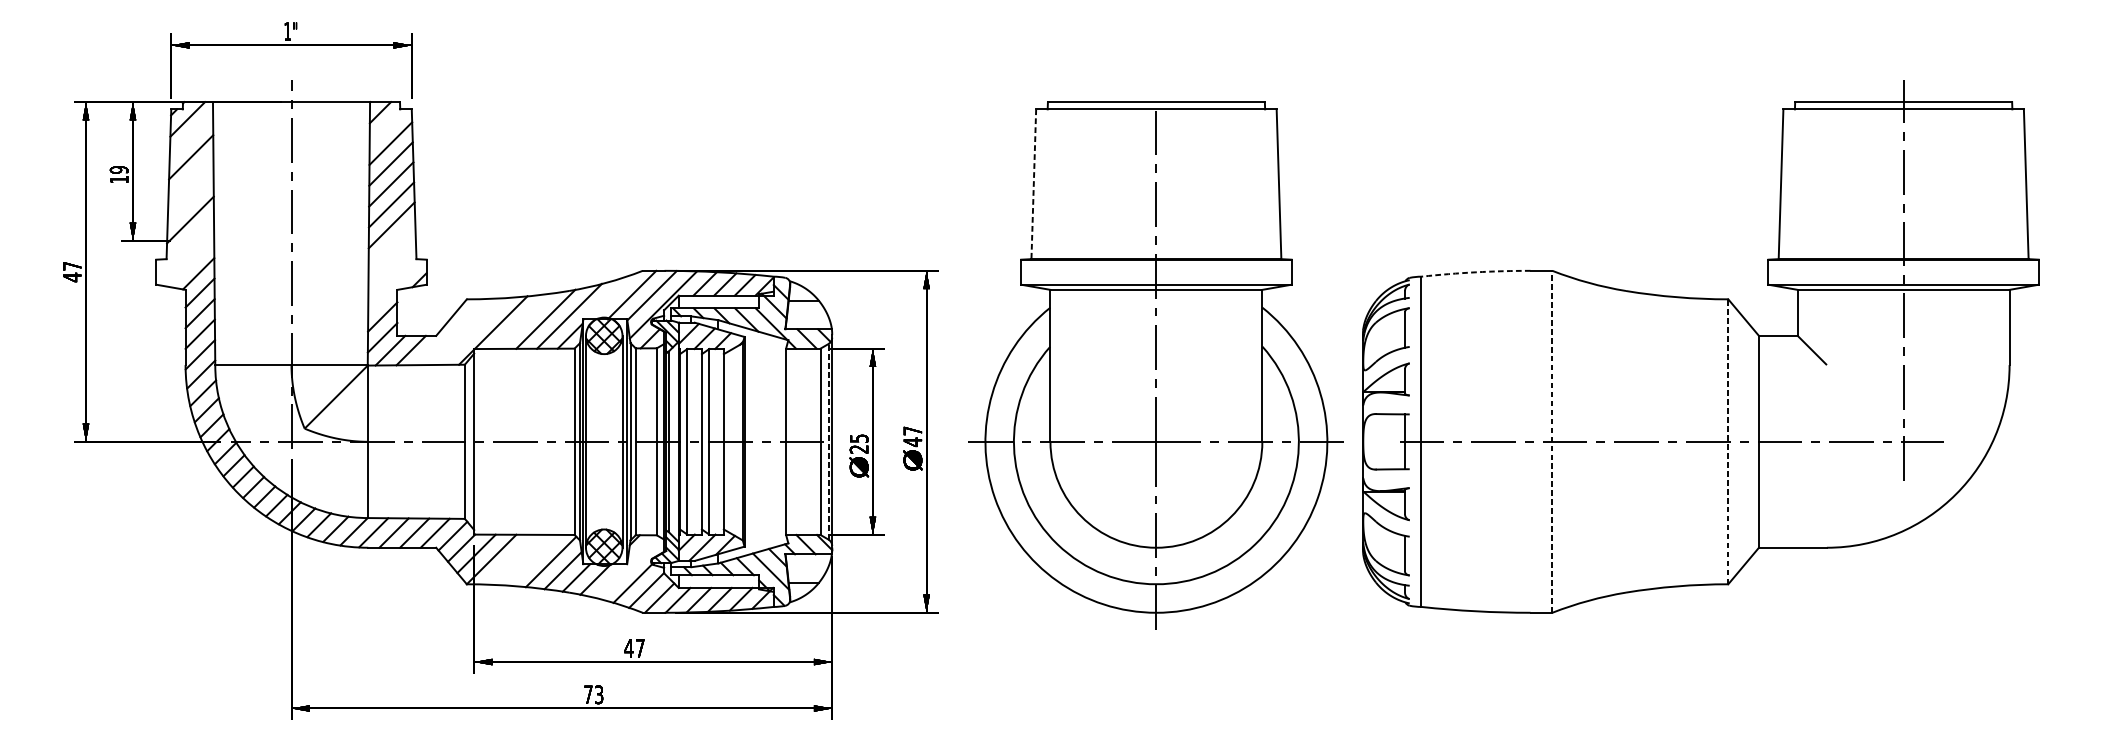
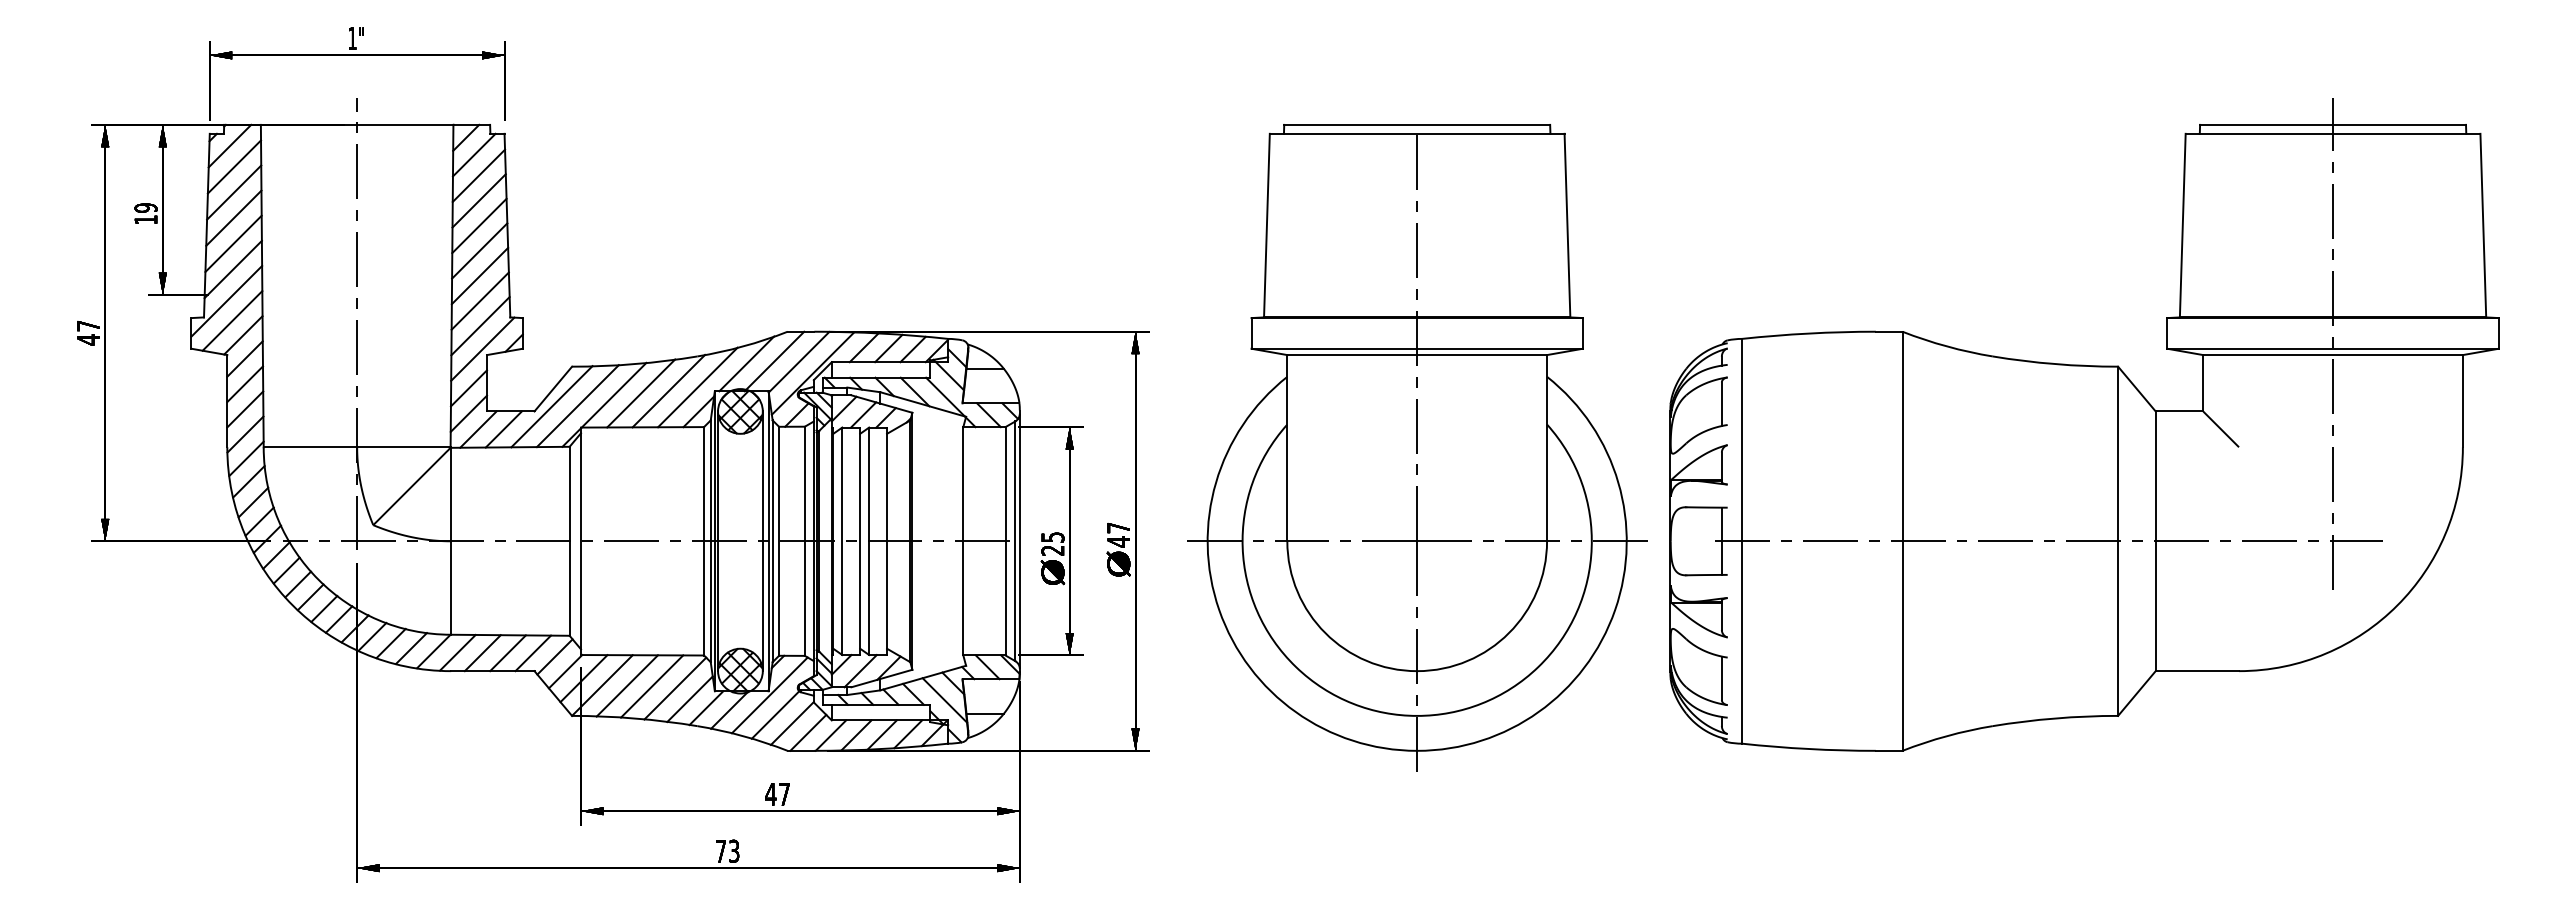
line: (386, 126) -> (473, 154), added
line: (191, 136) -> (234, 166), added
line: (190, 177) -> (233, 217), added
line: (1033, 184) -> (1266, 225), dashed -> solid
line: (190, 198) -> (233, 243), added
line: (184, 245) -> (226, 300), added
line: (391, 245) -> (479, 300), added
line: (189, 261) -> (232, 320), added
line: (392, 266) -> (480, 326), added
arc: (1475, 272) -> (1808, 333), dashed -> solid
line: (393, 284) -> (482, 348), added
line: (609, 296) -> (746, 363), added
line: (523, 321) -> (641, 393), added
line: (450, 331) -> (551, 406), added
line: (471, 331) -> (577, 406), added
line: (828, 441) -> (1015, 541), dashed -> solid
line: (1552, 441) -> (1902, 541), dashed -> solid
line: (1728, 441) -> (2118, 541), dashed -> solid
line: (511, 559) -> (626, 685), added
line: (532, 560) -> (652, 686), added
line: (627, 567) -> (769, 695), added

